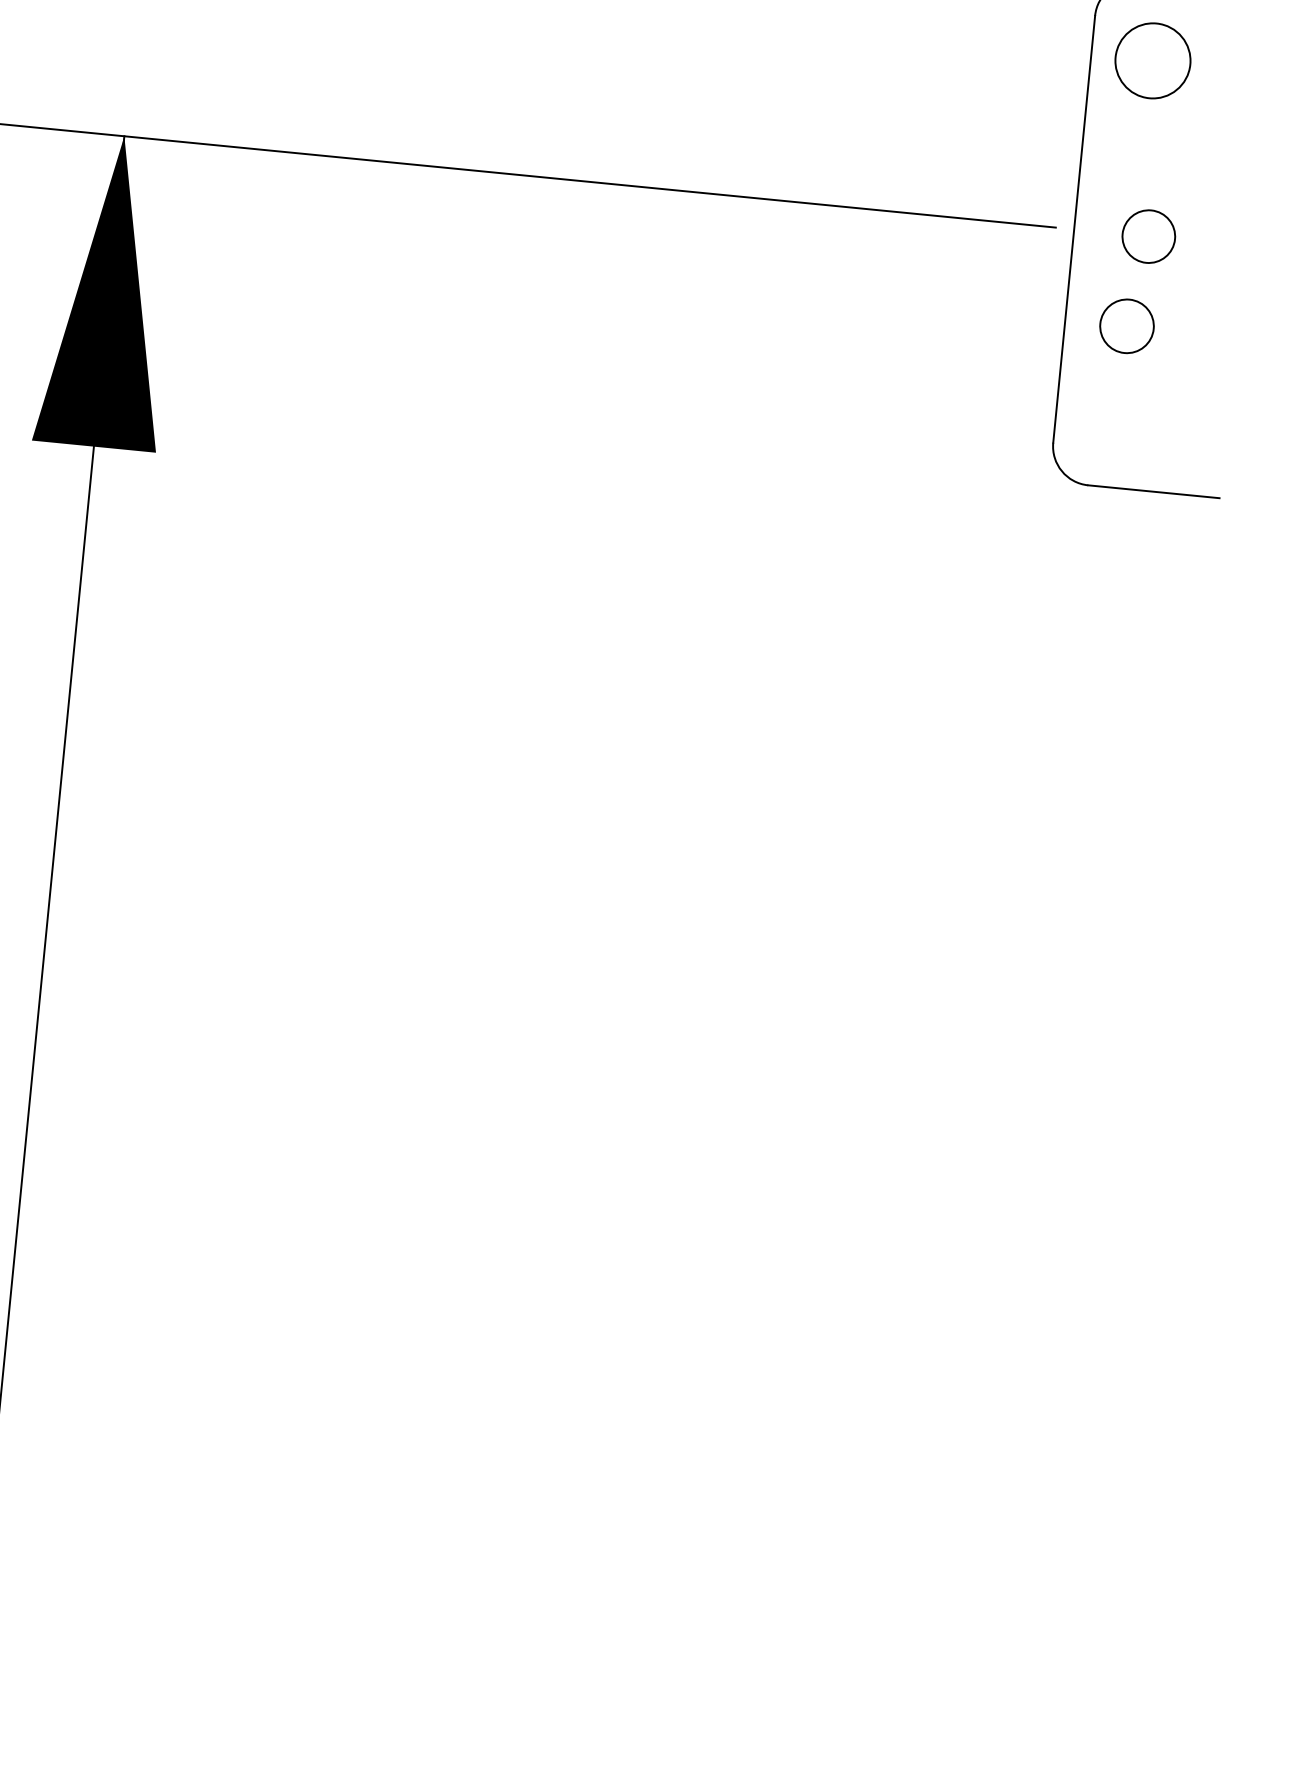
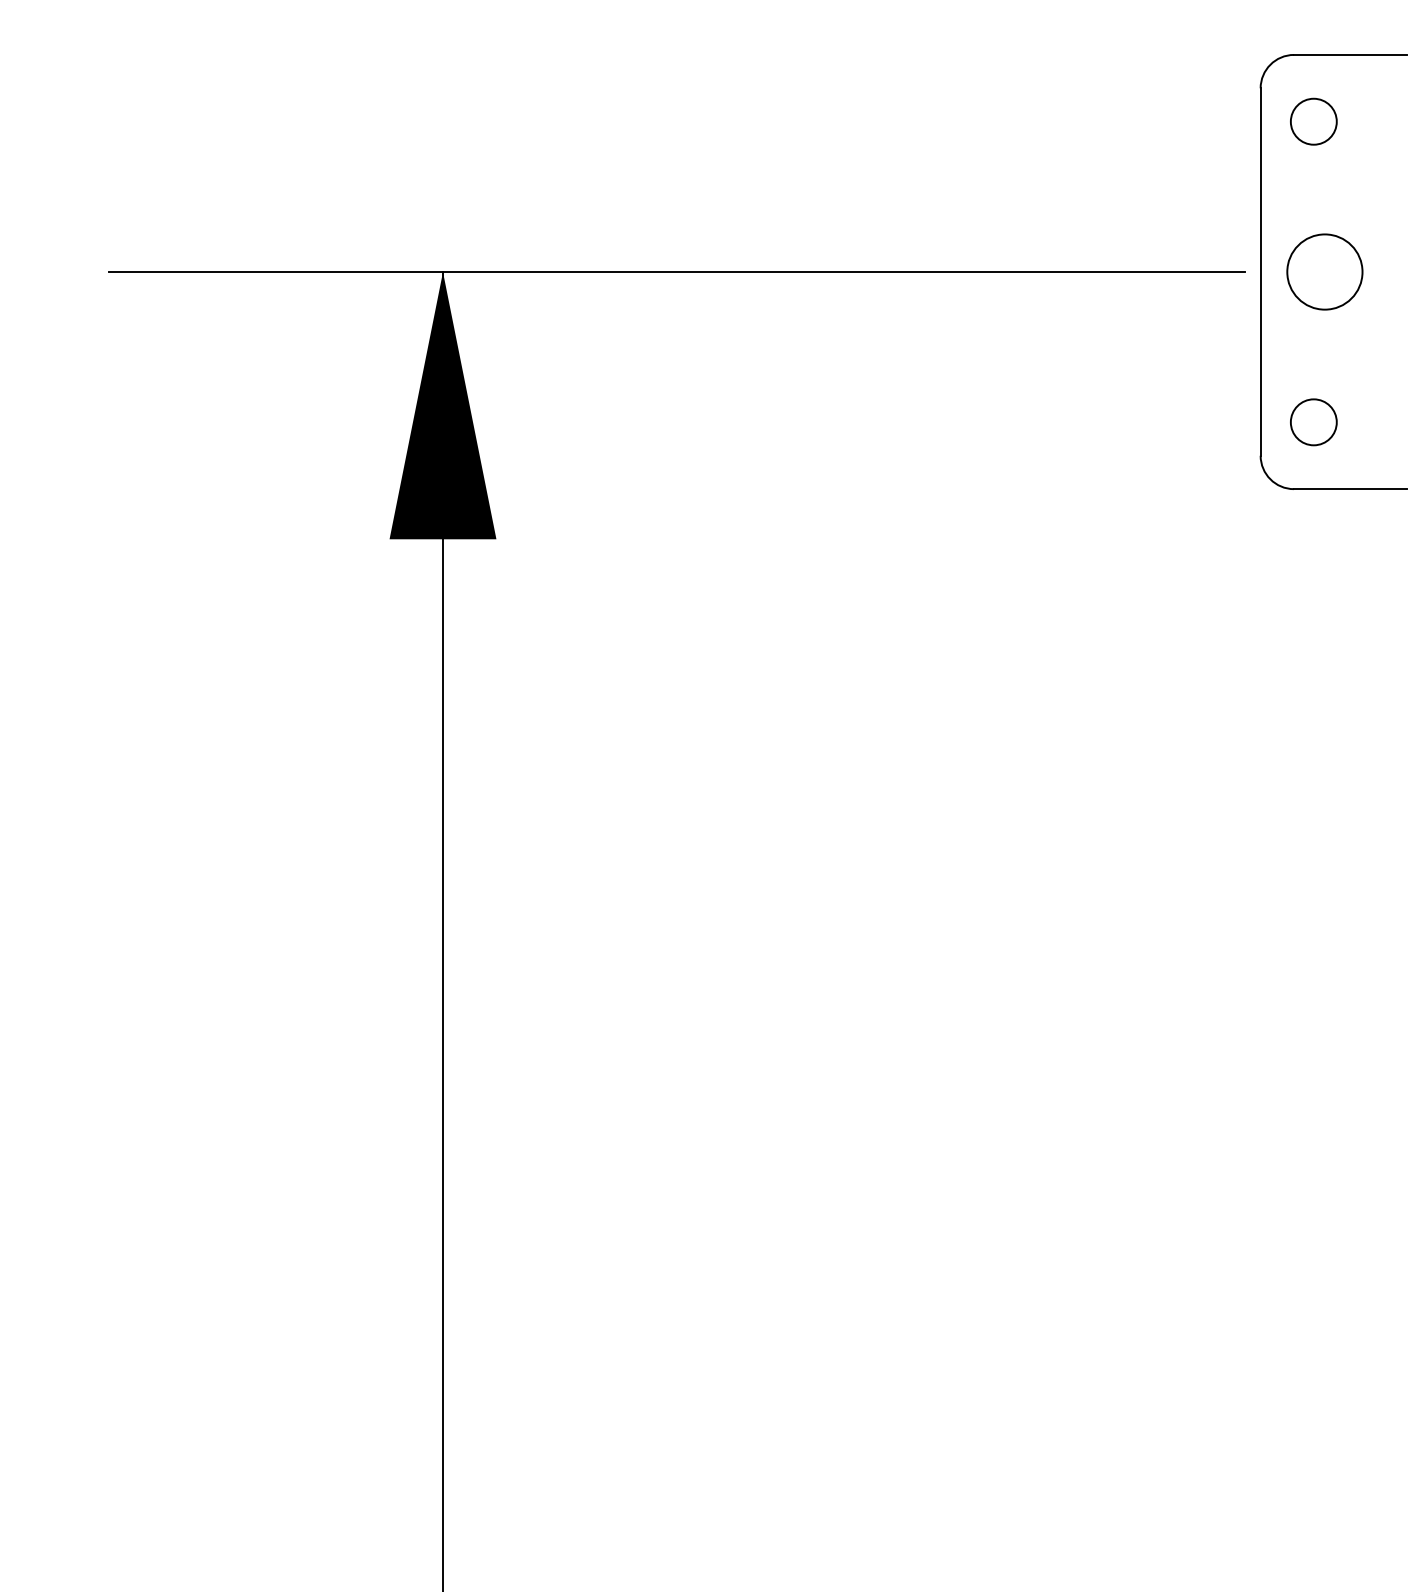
circle: (1152, 60) -> (1313, 121), size x0.71
circle: (1148, 235) -> (1324, 271), size x1.67
circle: (1126, 326) -> (1313, 422), moved

